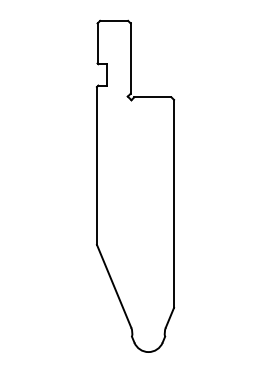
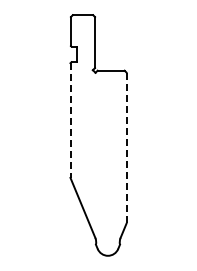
line: (96, 167) -> (70, 121), solid -> dashed
line: (174, 204) -> (126, 148), solid -> dashed

